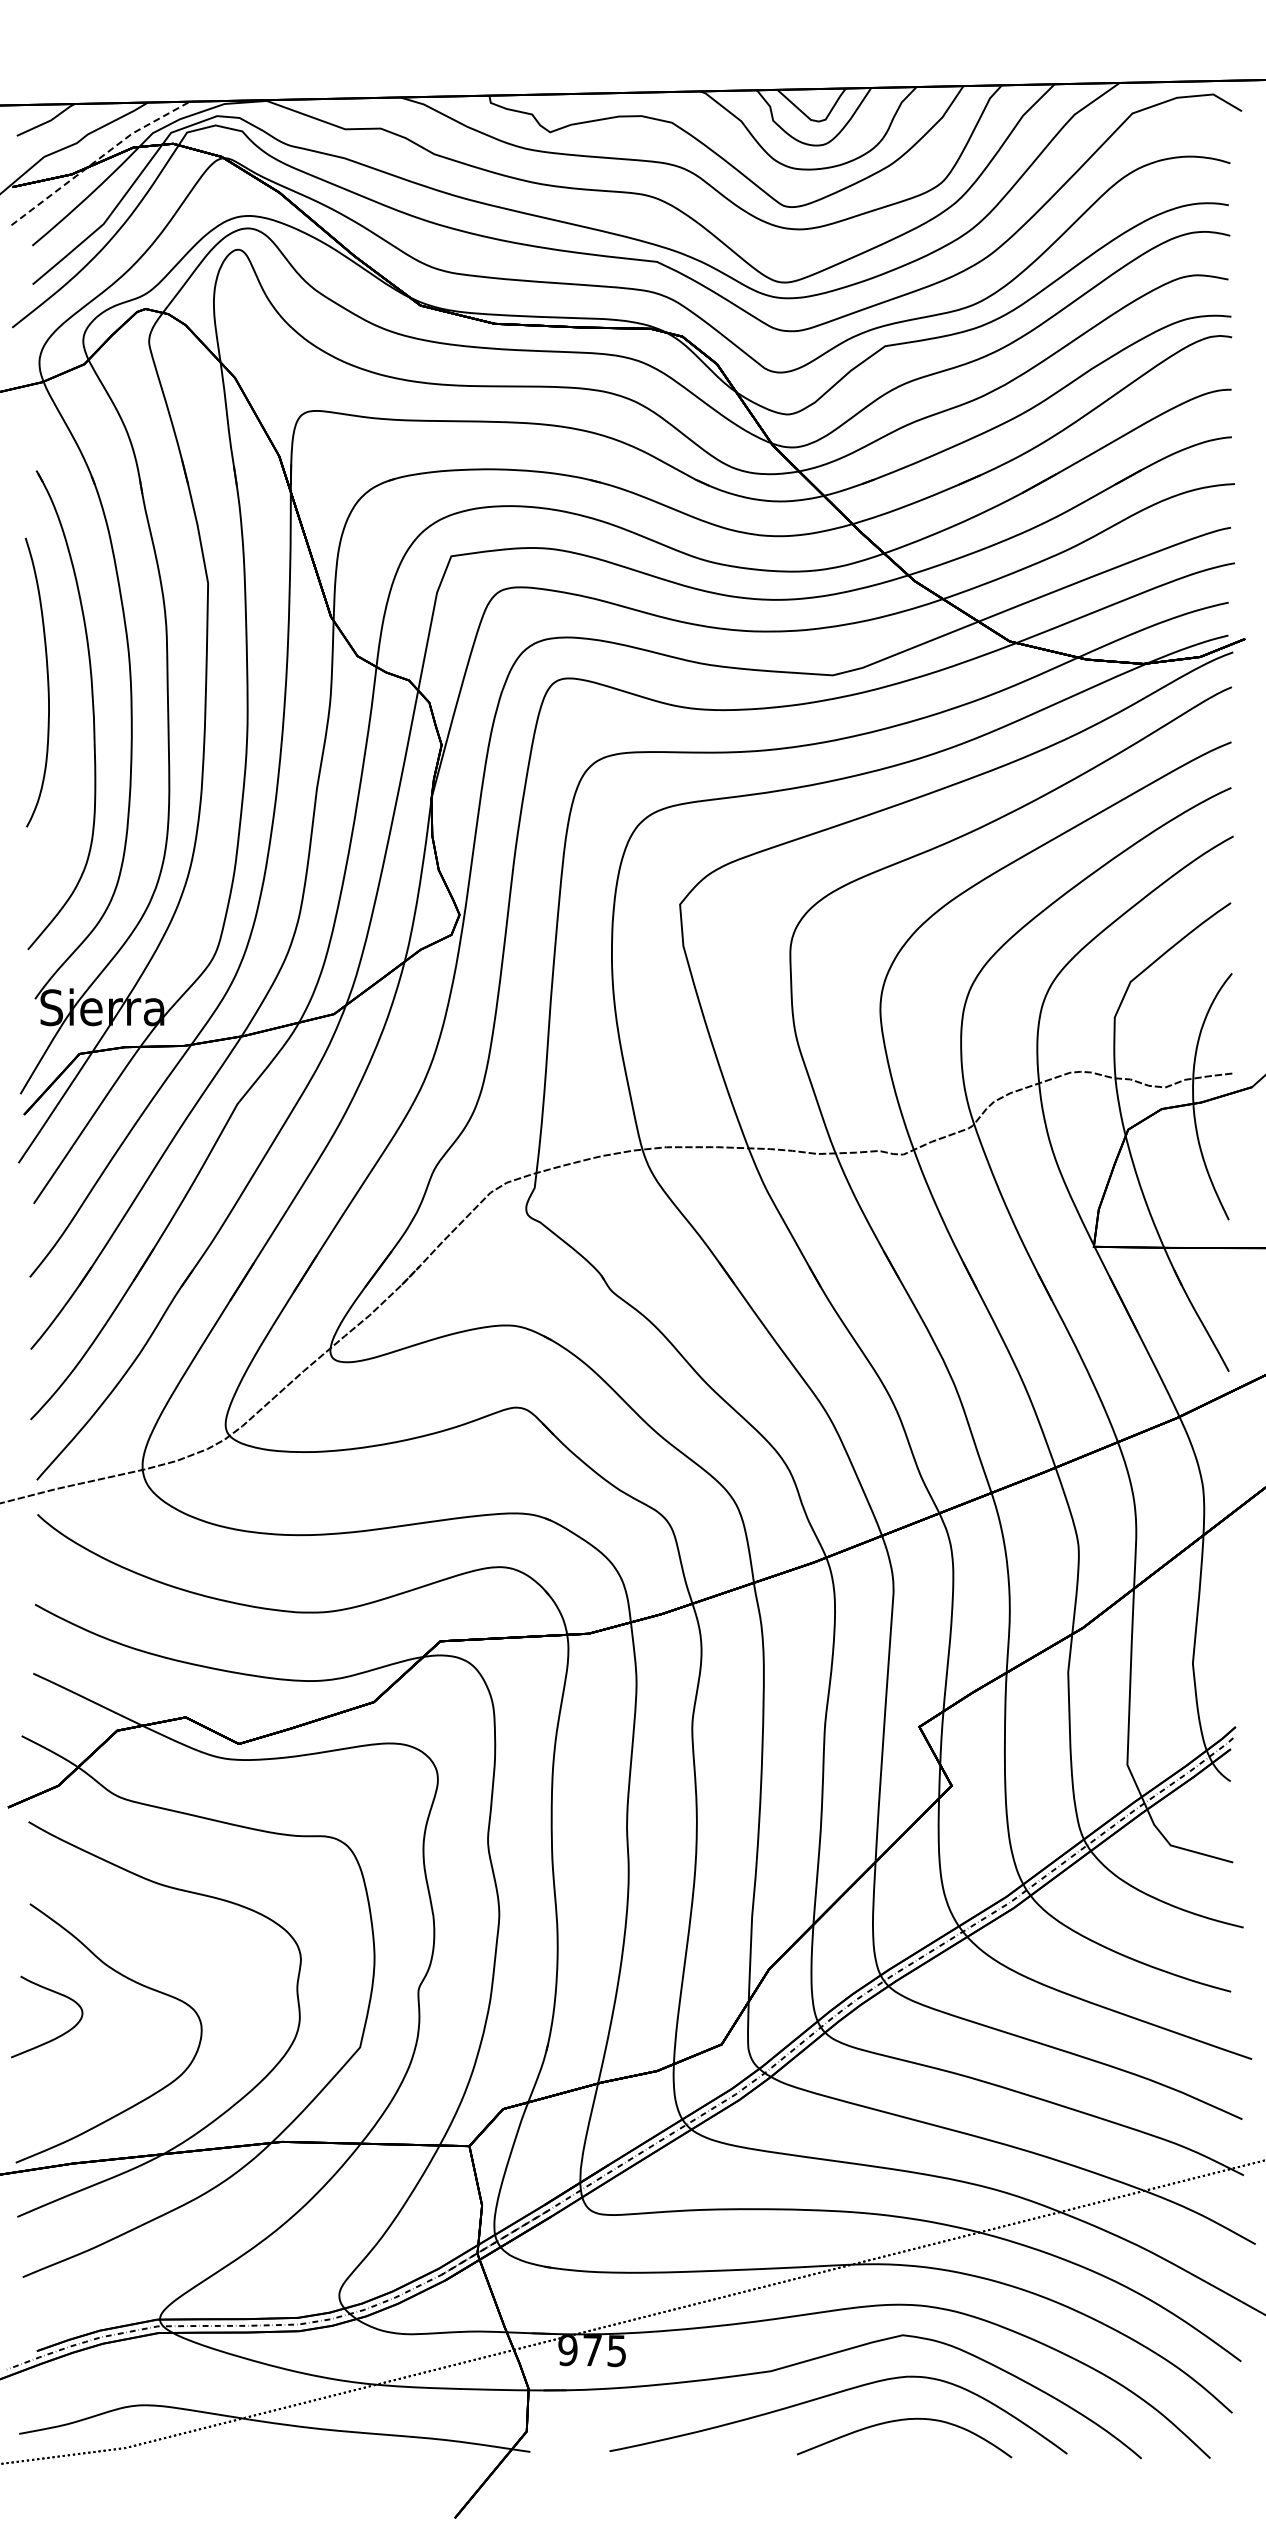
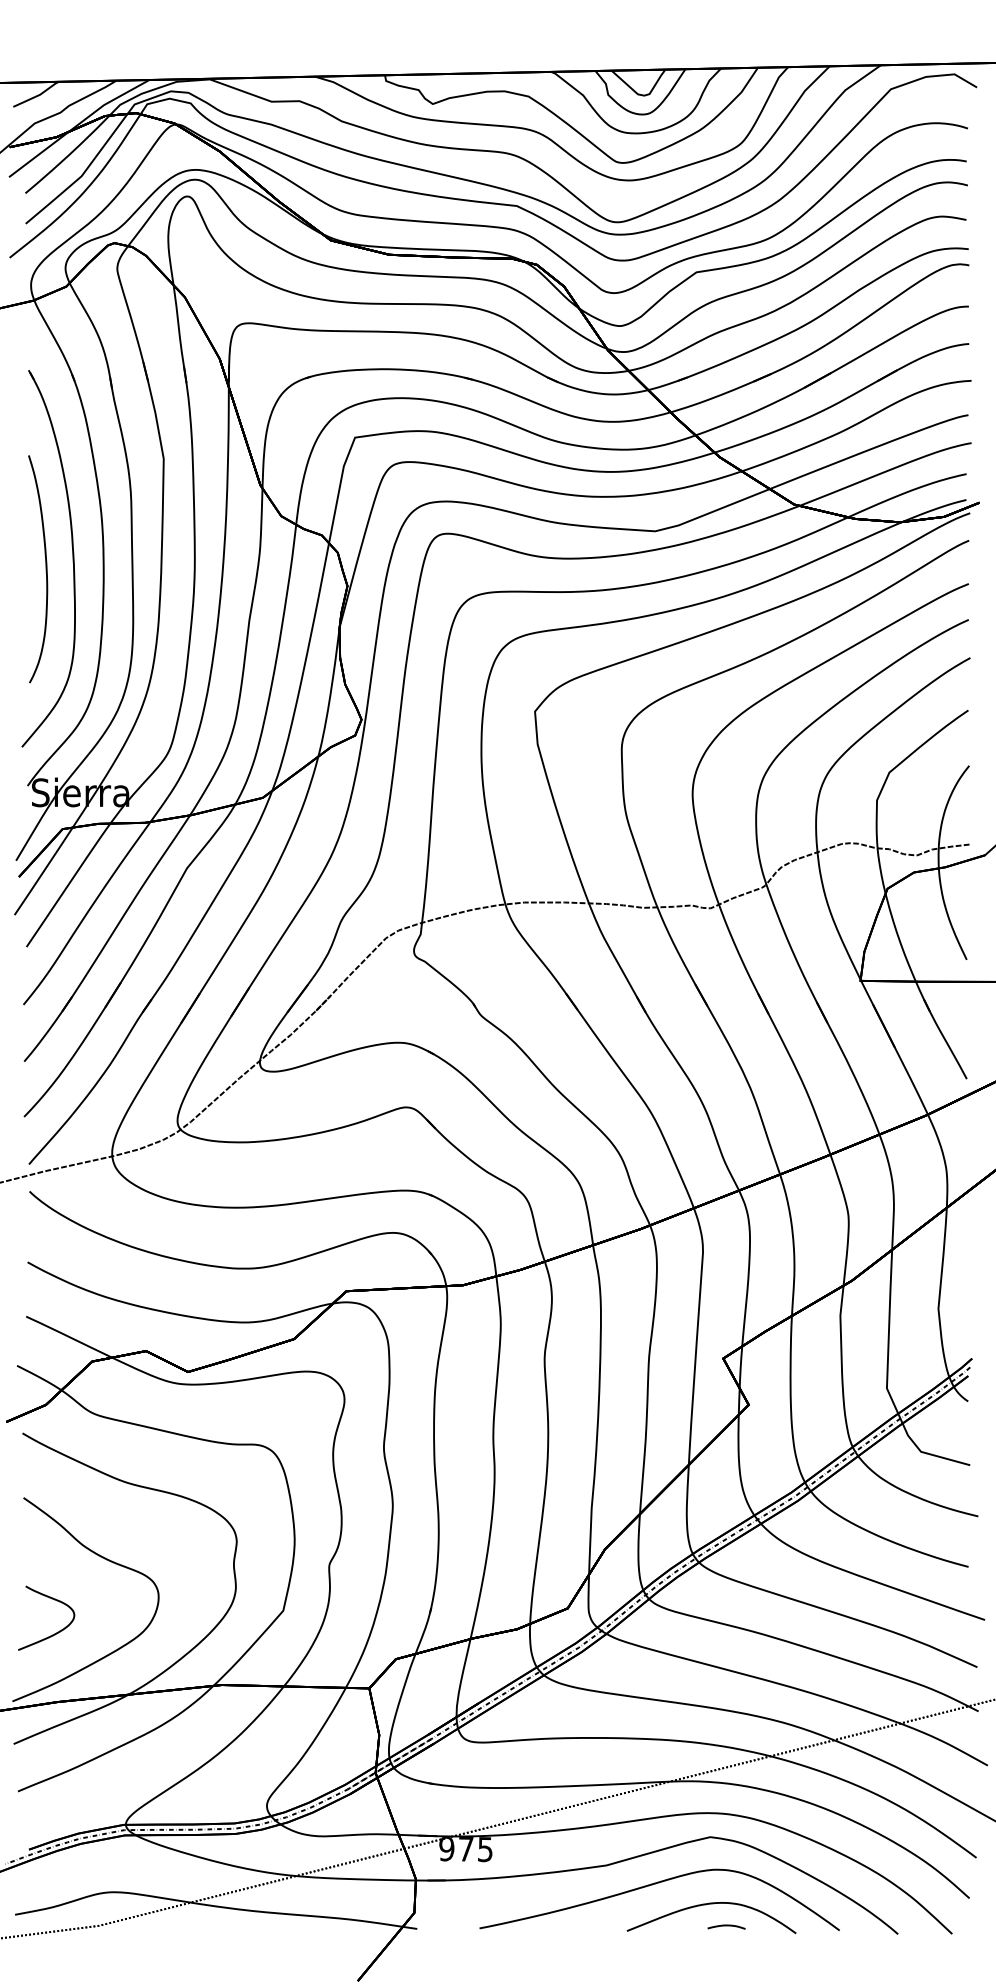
line: (98, 158) -> (77, 124), dashed -> solid
curve: (47, 682) -> (46, 569), moved
curve: (57, 2036) -> (54, 1633), moved
curve: (923, 2448) -> (726, 1926), added

